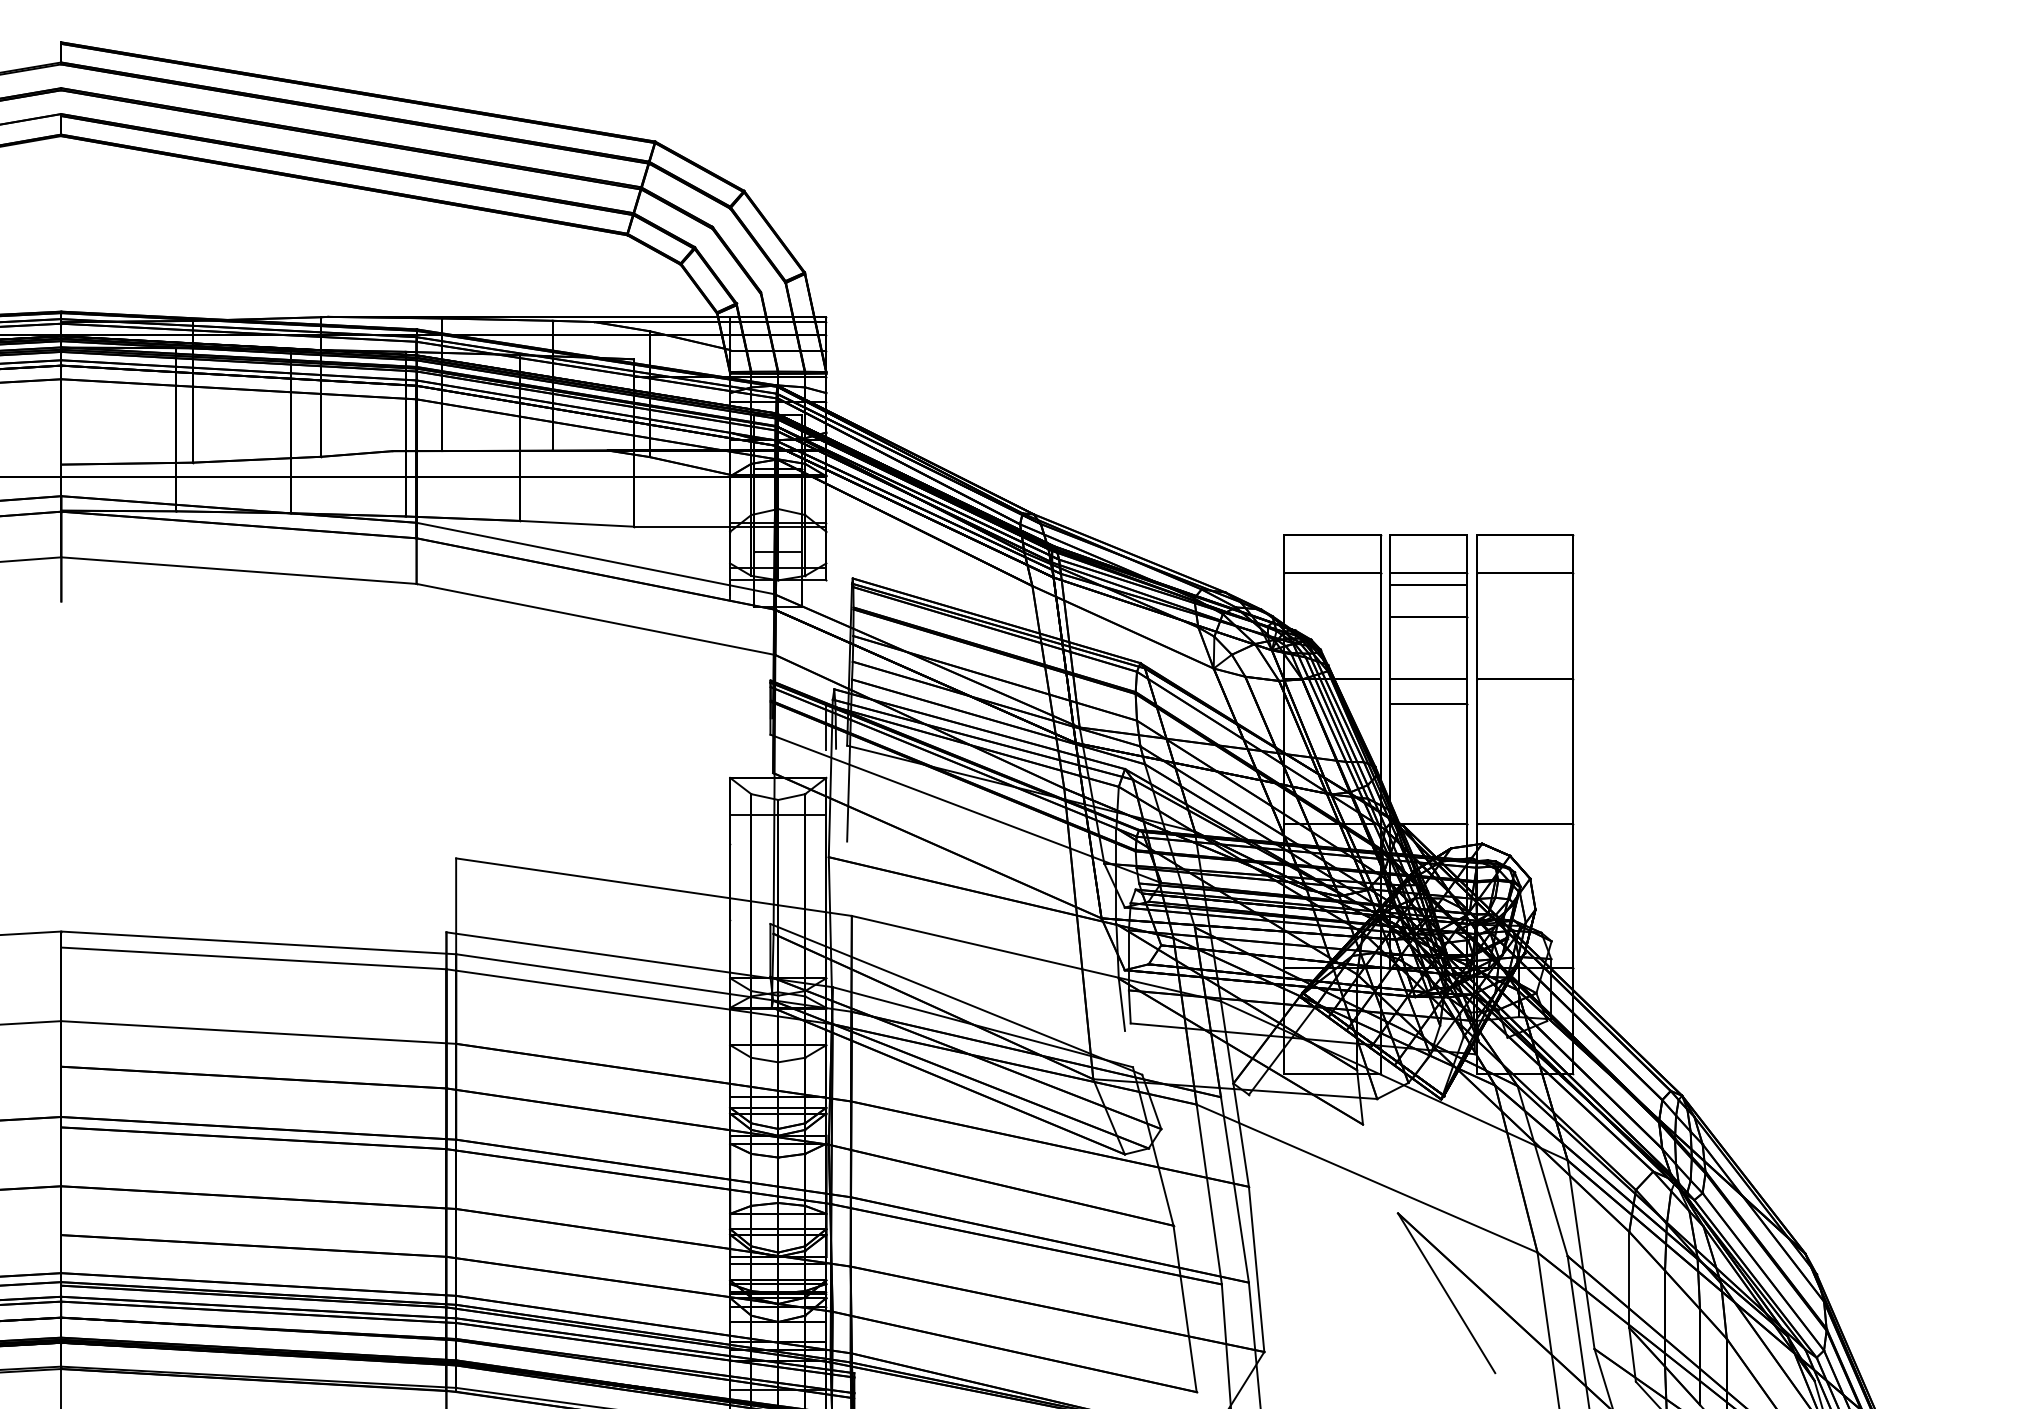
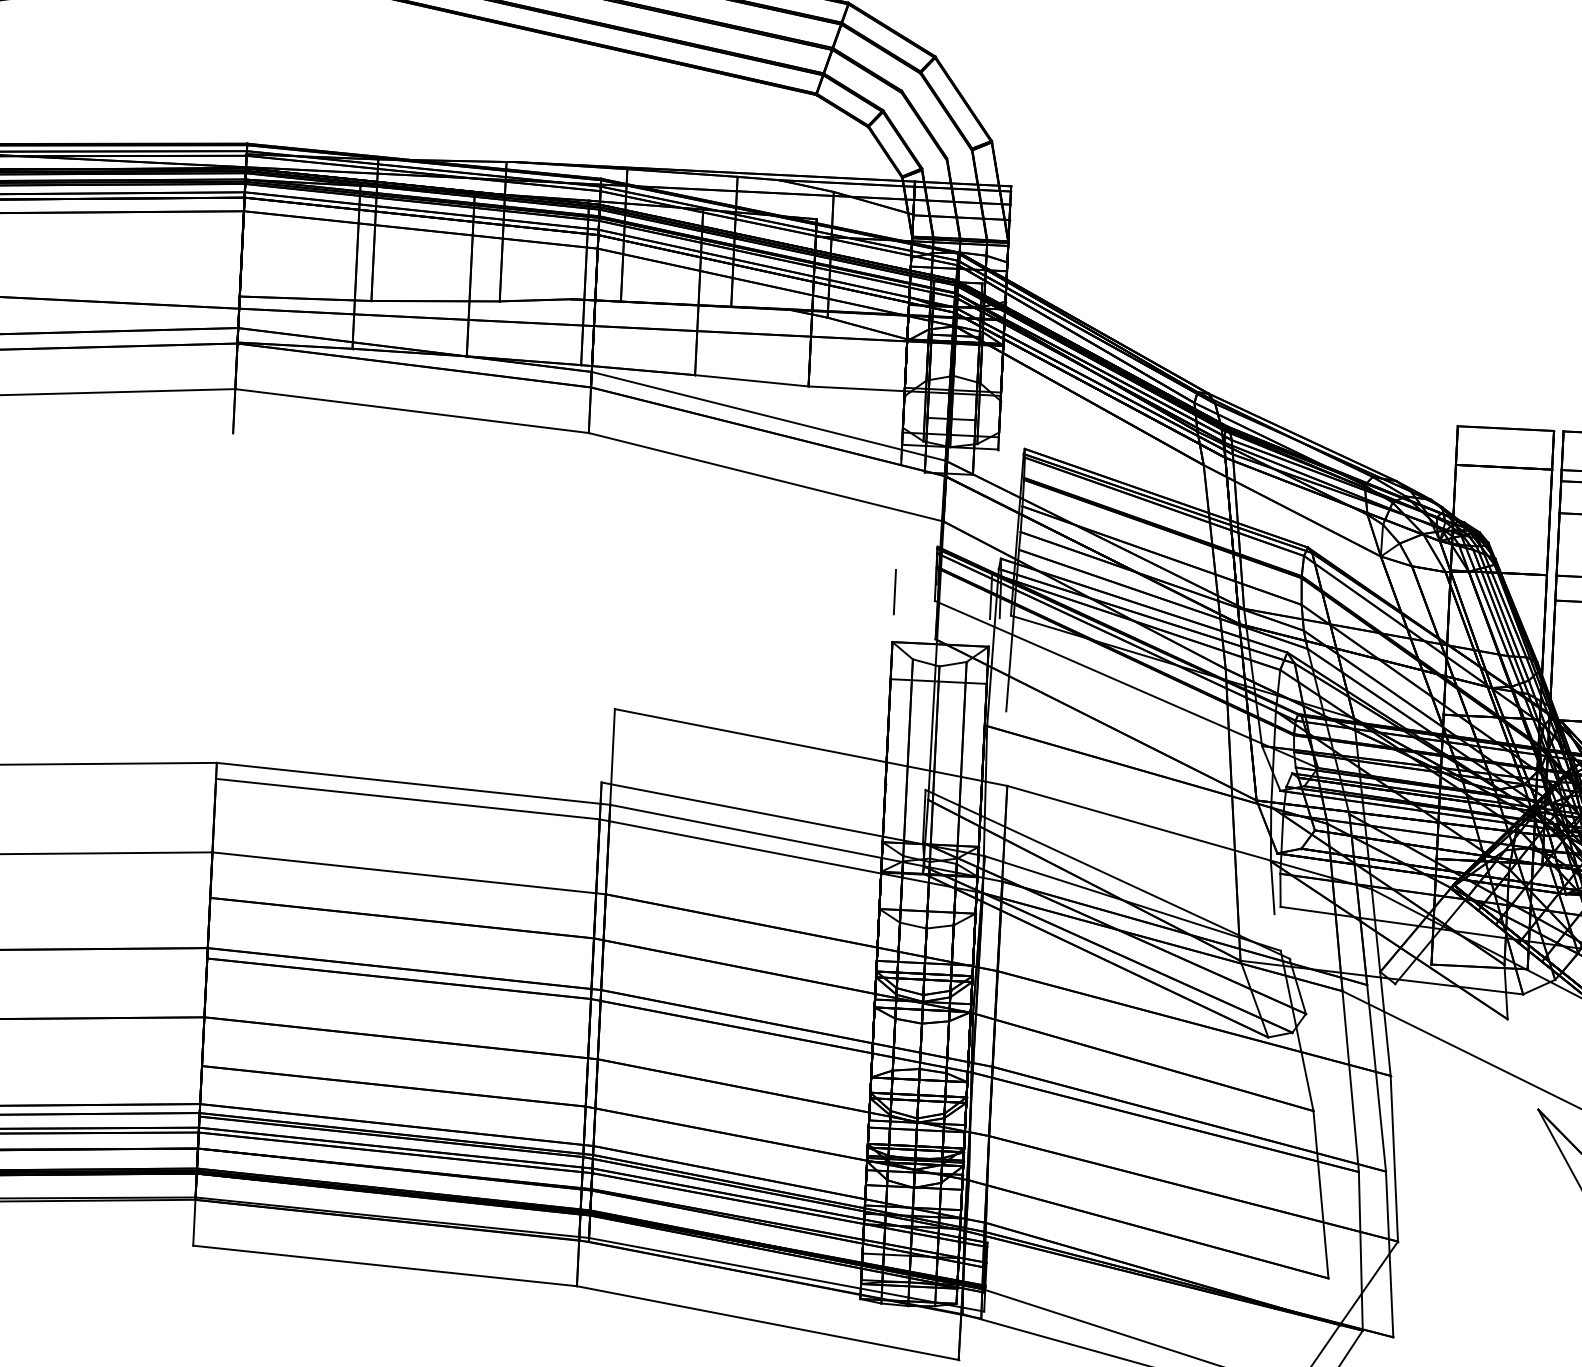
line: (729, 727) -> (894, 591), added

